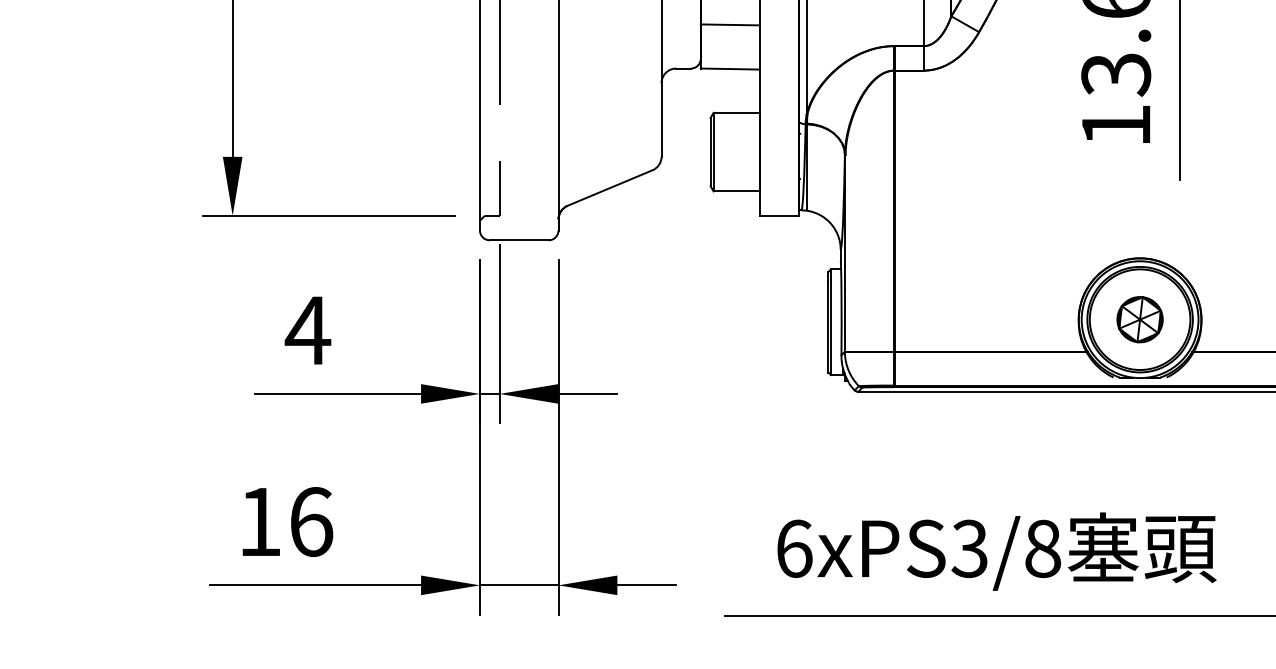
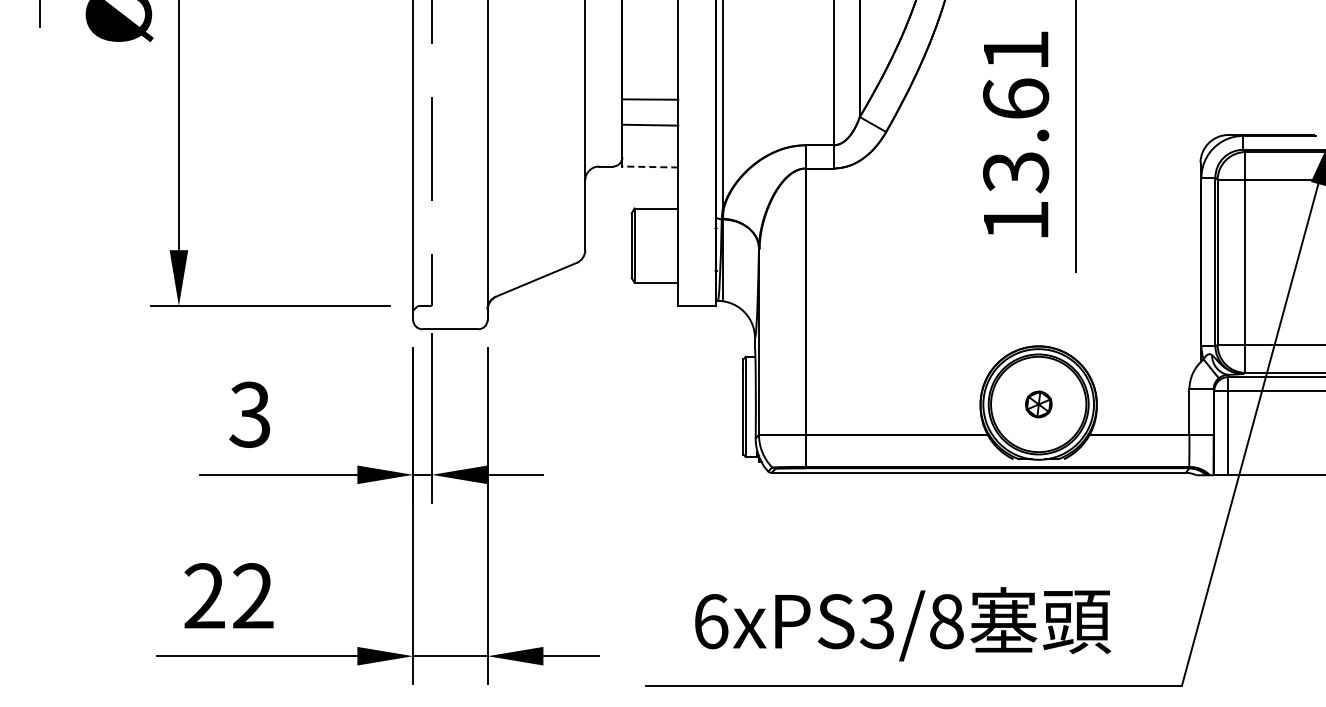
line: (730, 69) -> (650, 167), solid -> dashed
part: (1139, 319) -> (1038, 404), size x0.6
text: (308, 330) -> (250, 414), 4 -> 3
text: (286, 522) -> (229, 596), 16 -> 22

